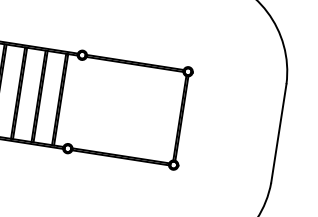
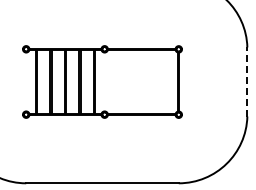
line: (278, 134) -> (247, 82), solid -> dashed

